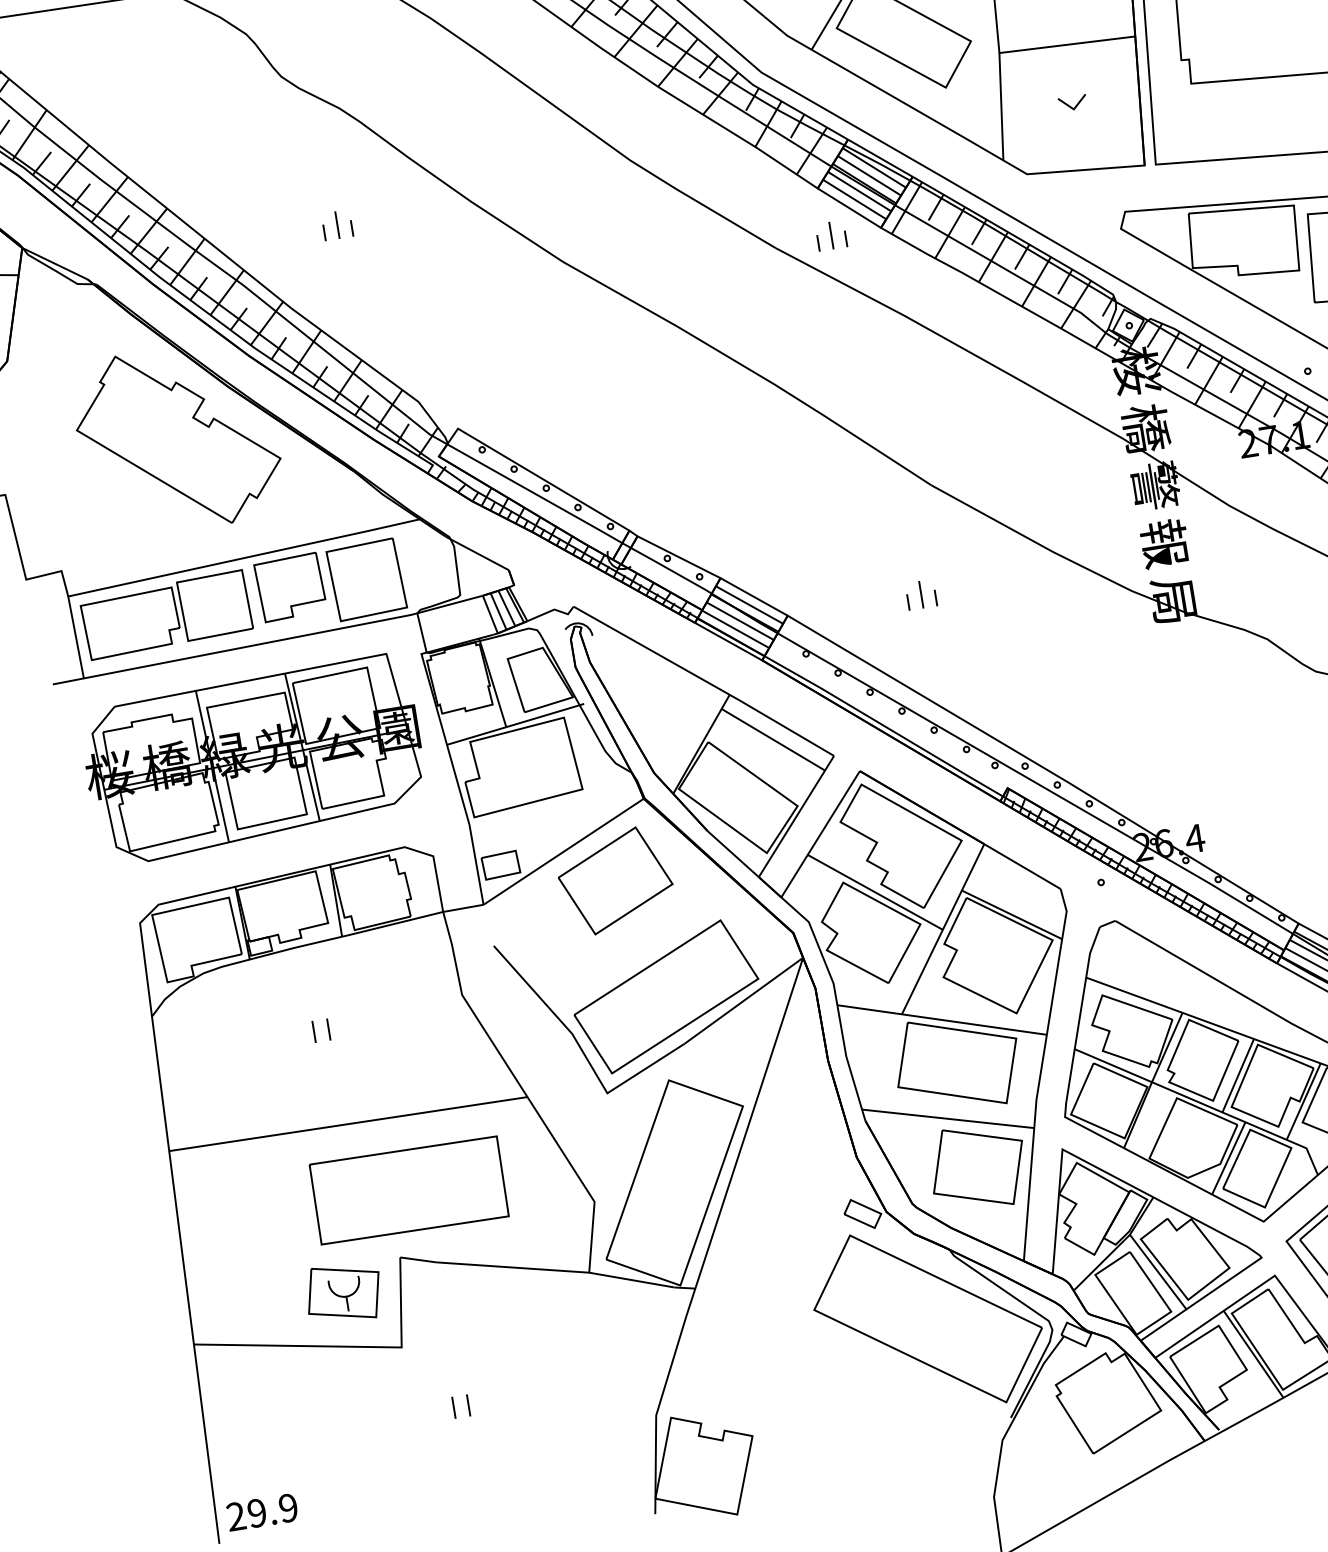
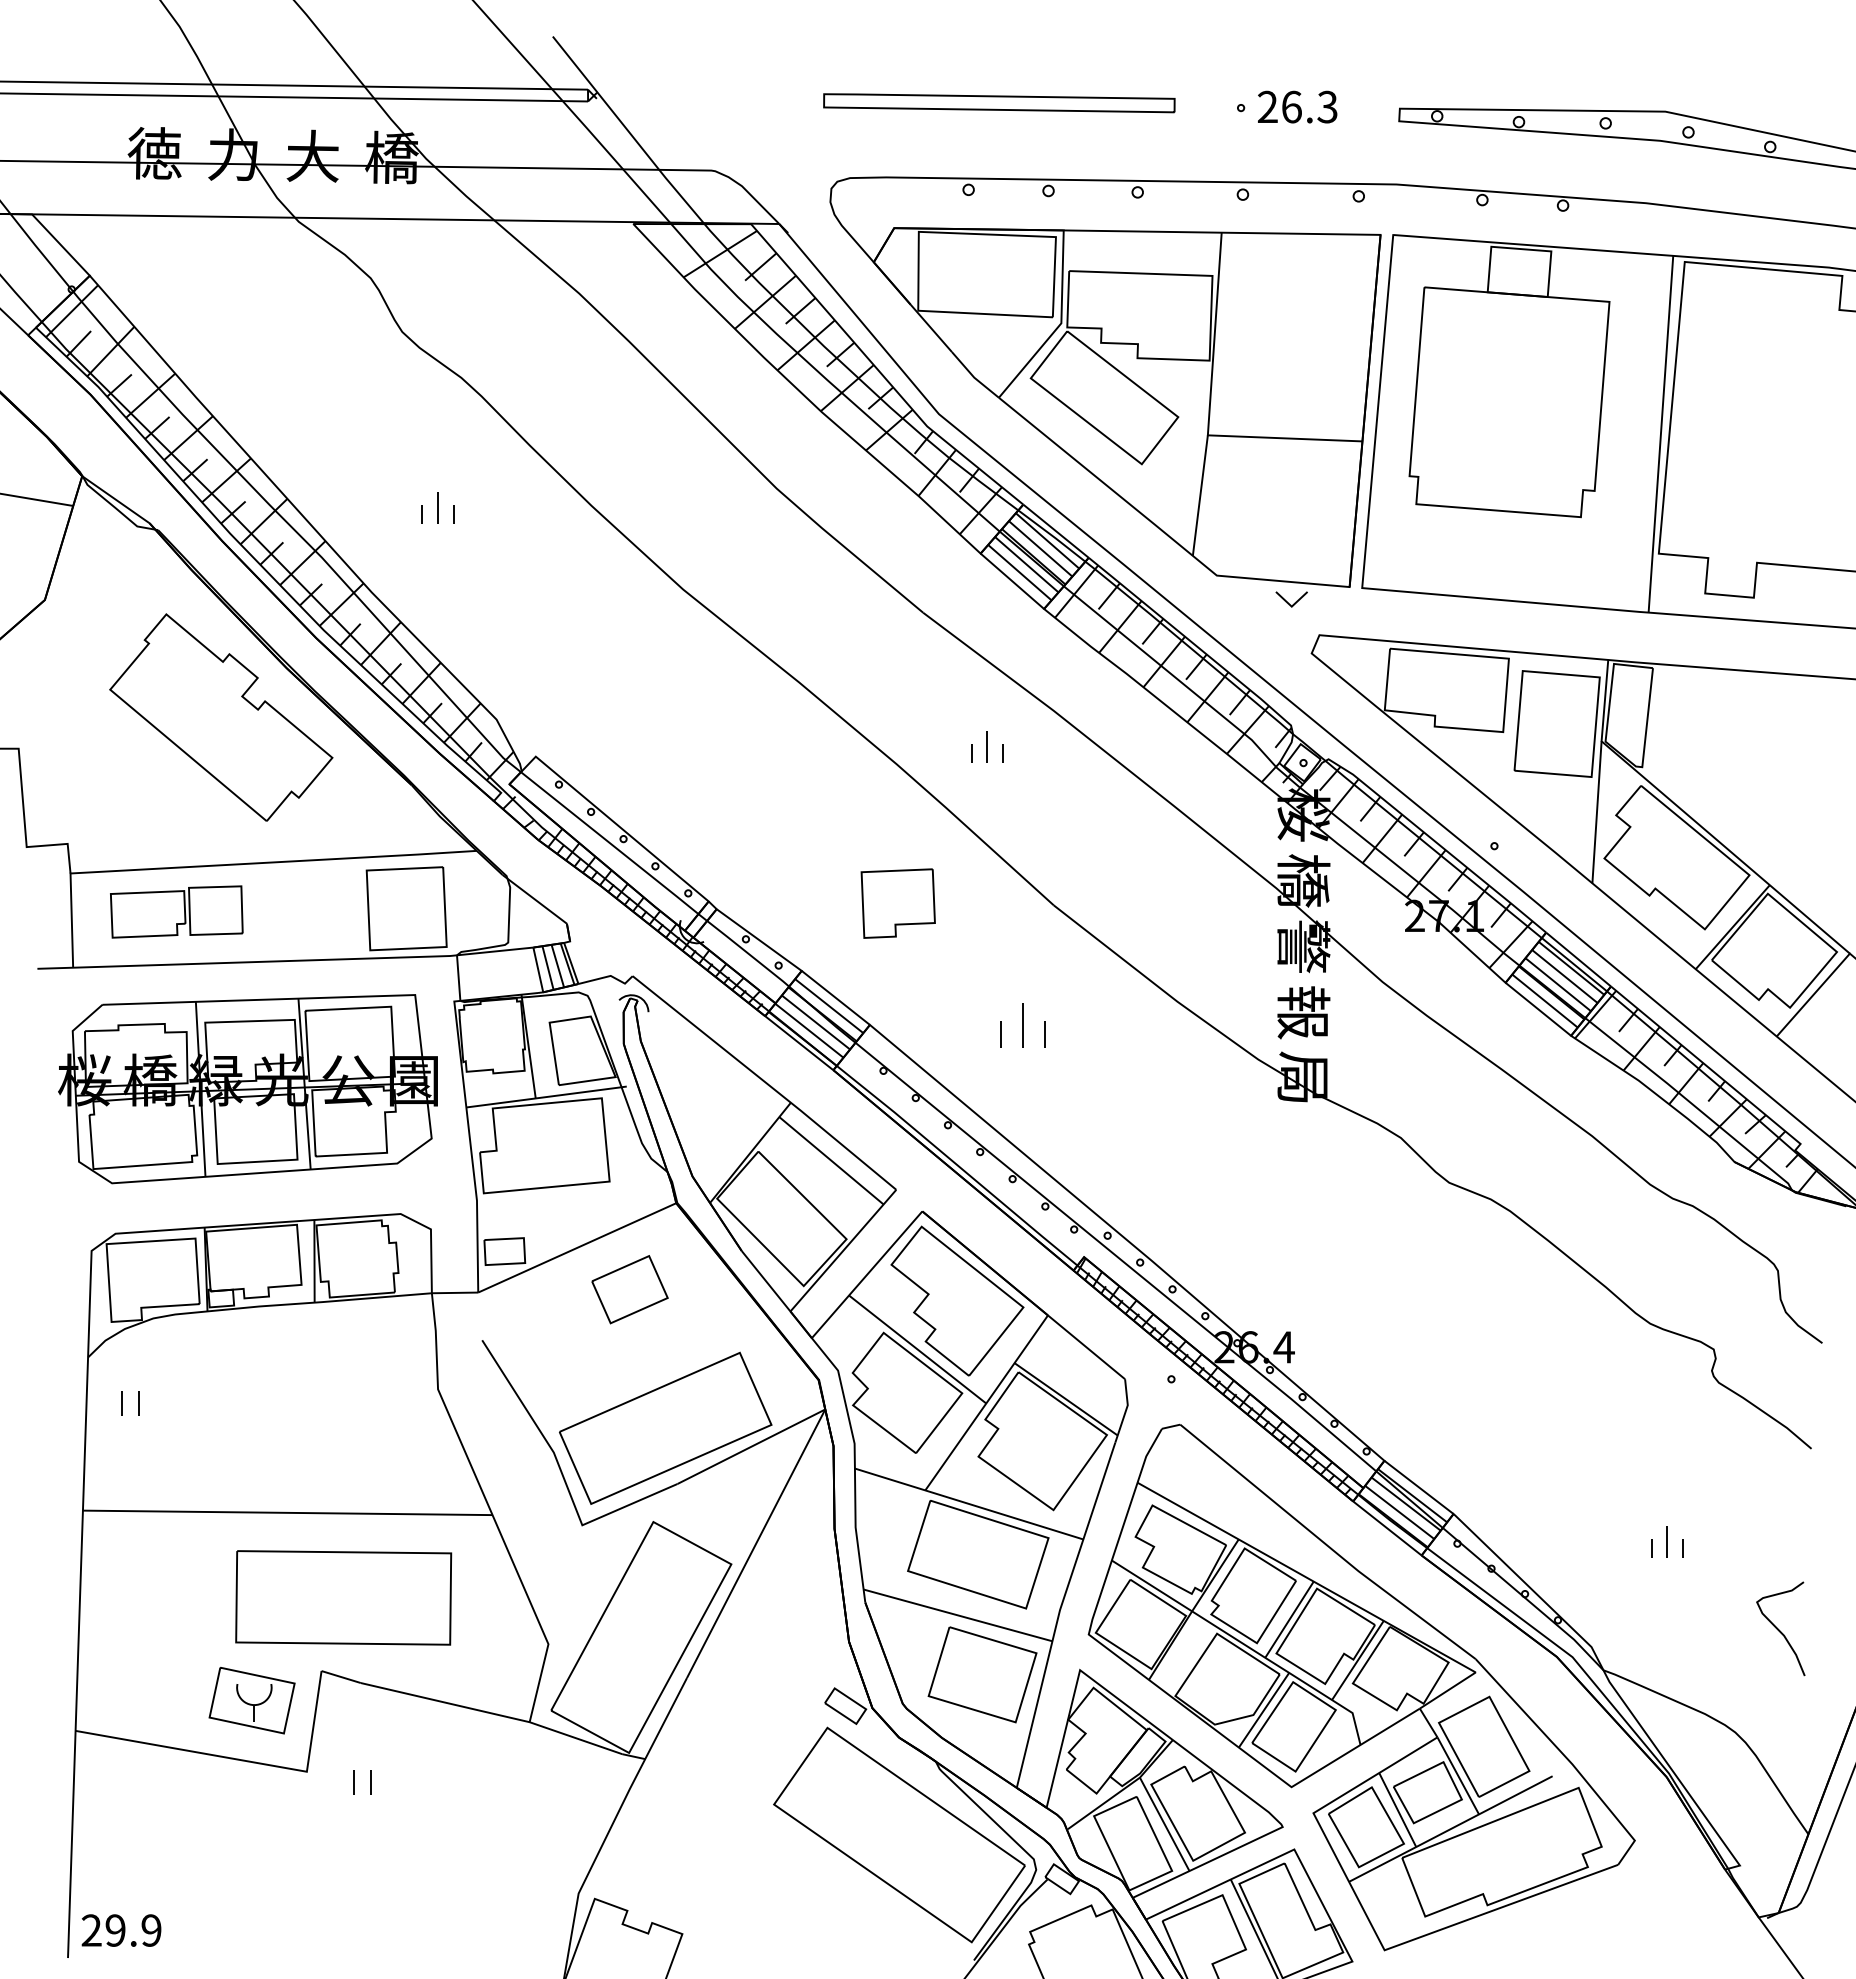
part: (1072, 103) -> (1291, 599), moved
part: (831, 235) -> (987, 746), moved
part: (289, 587) -> (897, 903), moved
part: (921, 594) -> (1022, 1025), size x1.4
part: (166, 614) -> (176, 911), size x0.7
part: (615, 880) -> (629, 1289), size x0.6
part: (314, 1031) -> (122, 1403), moved
part: (454, 1407) -> (354, 1782), moved

